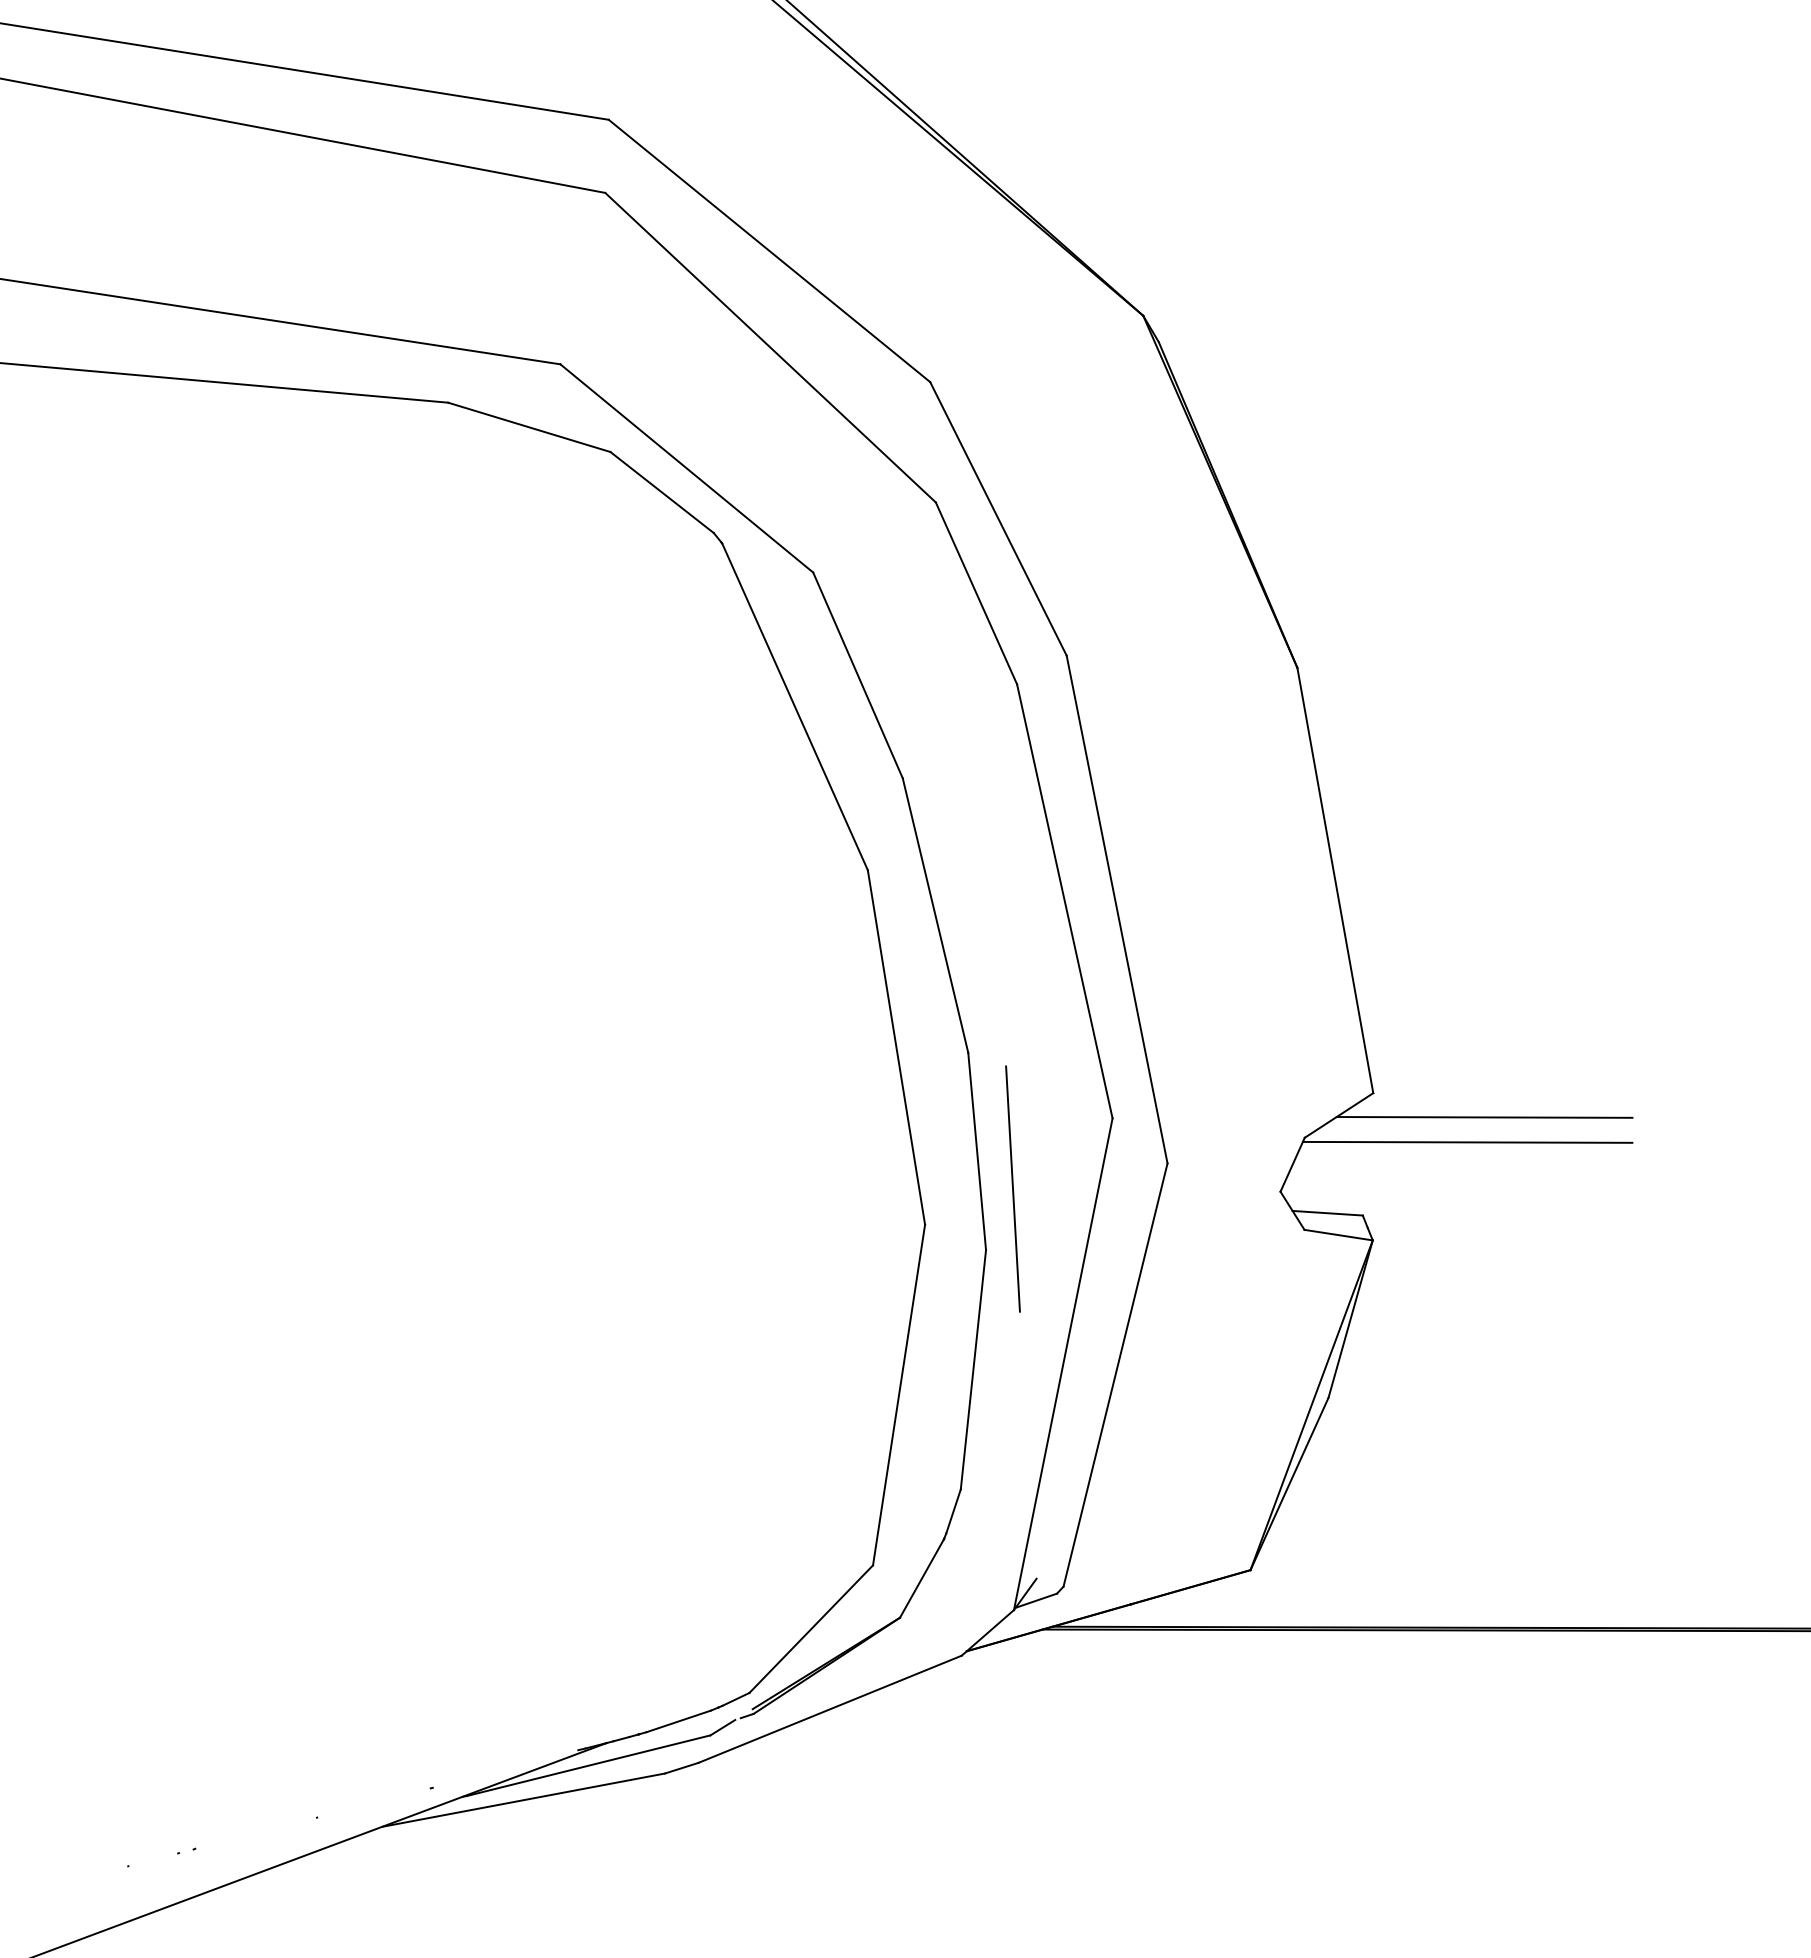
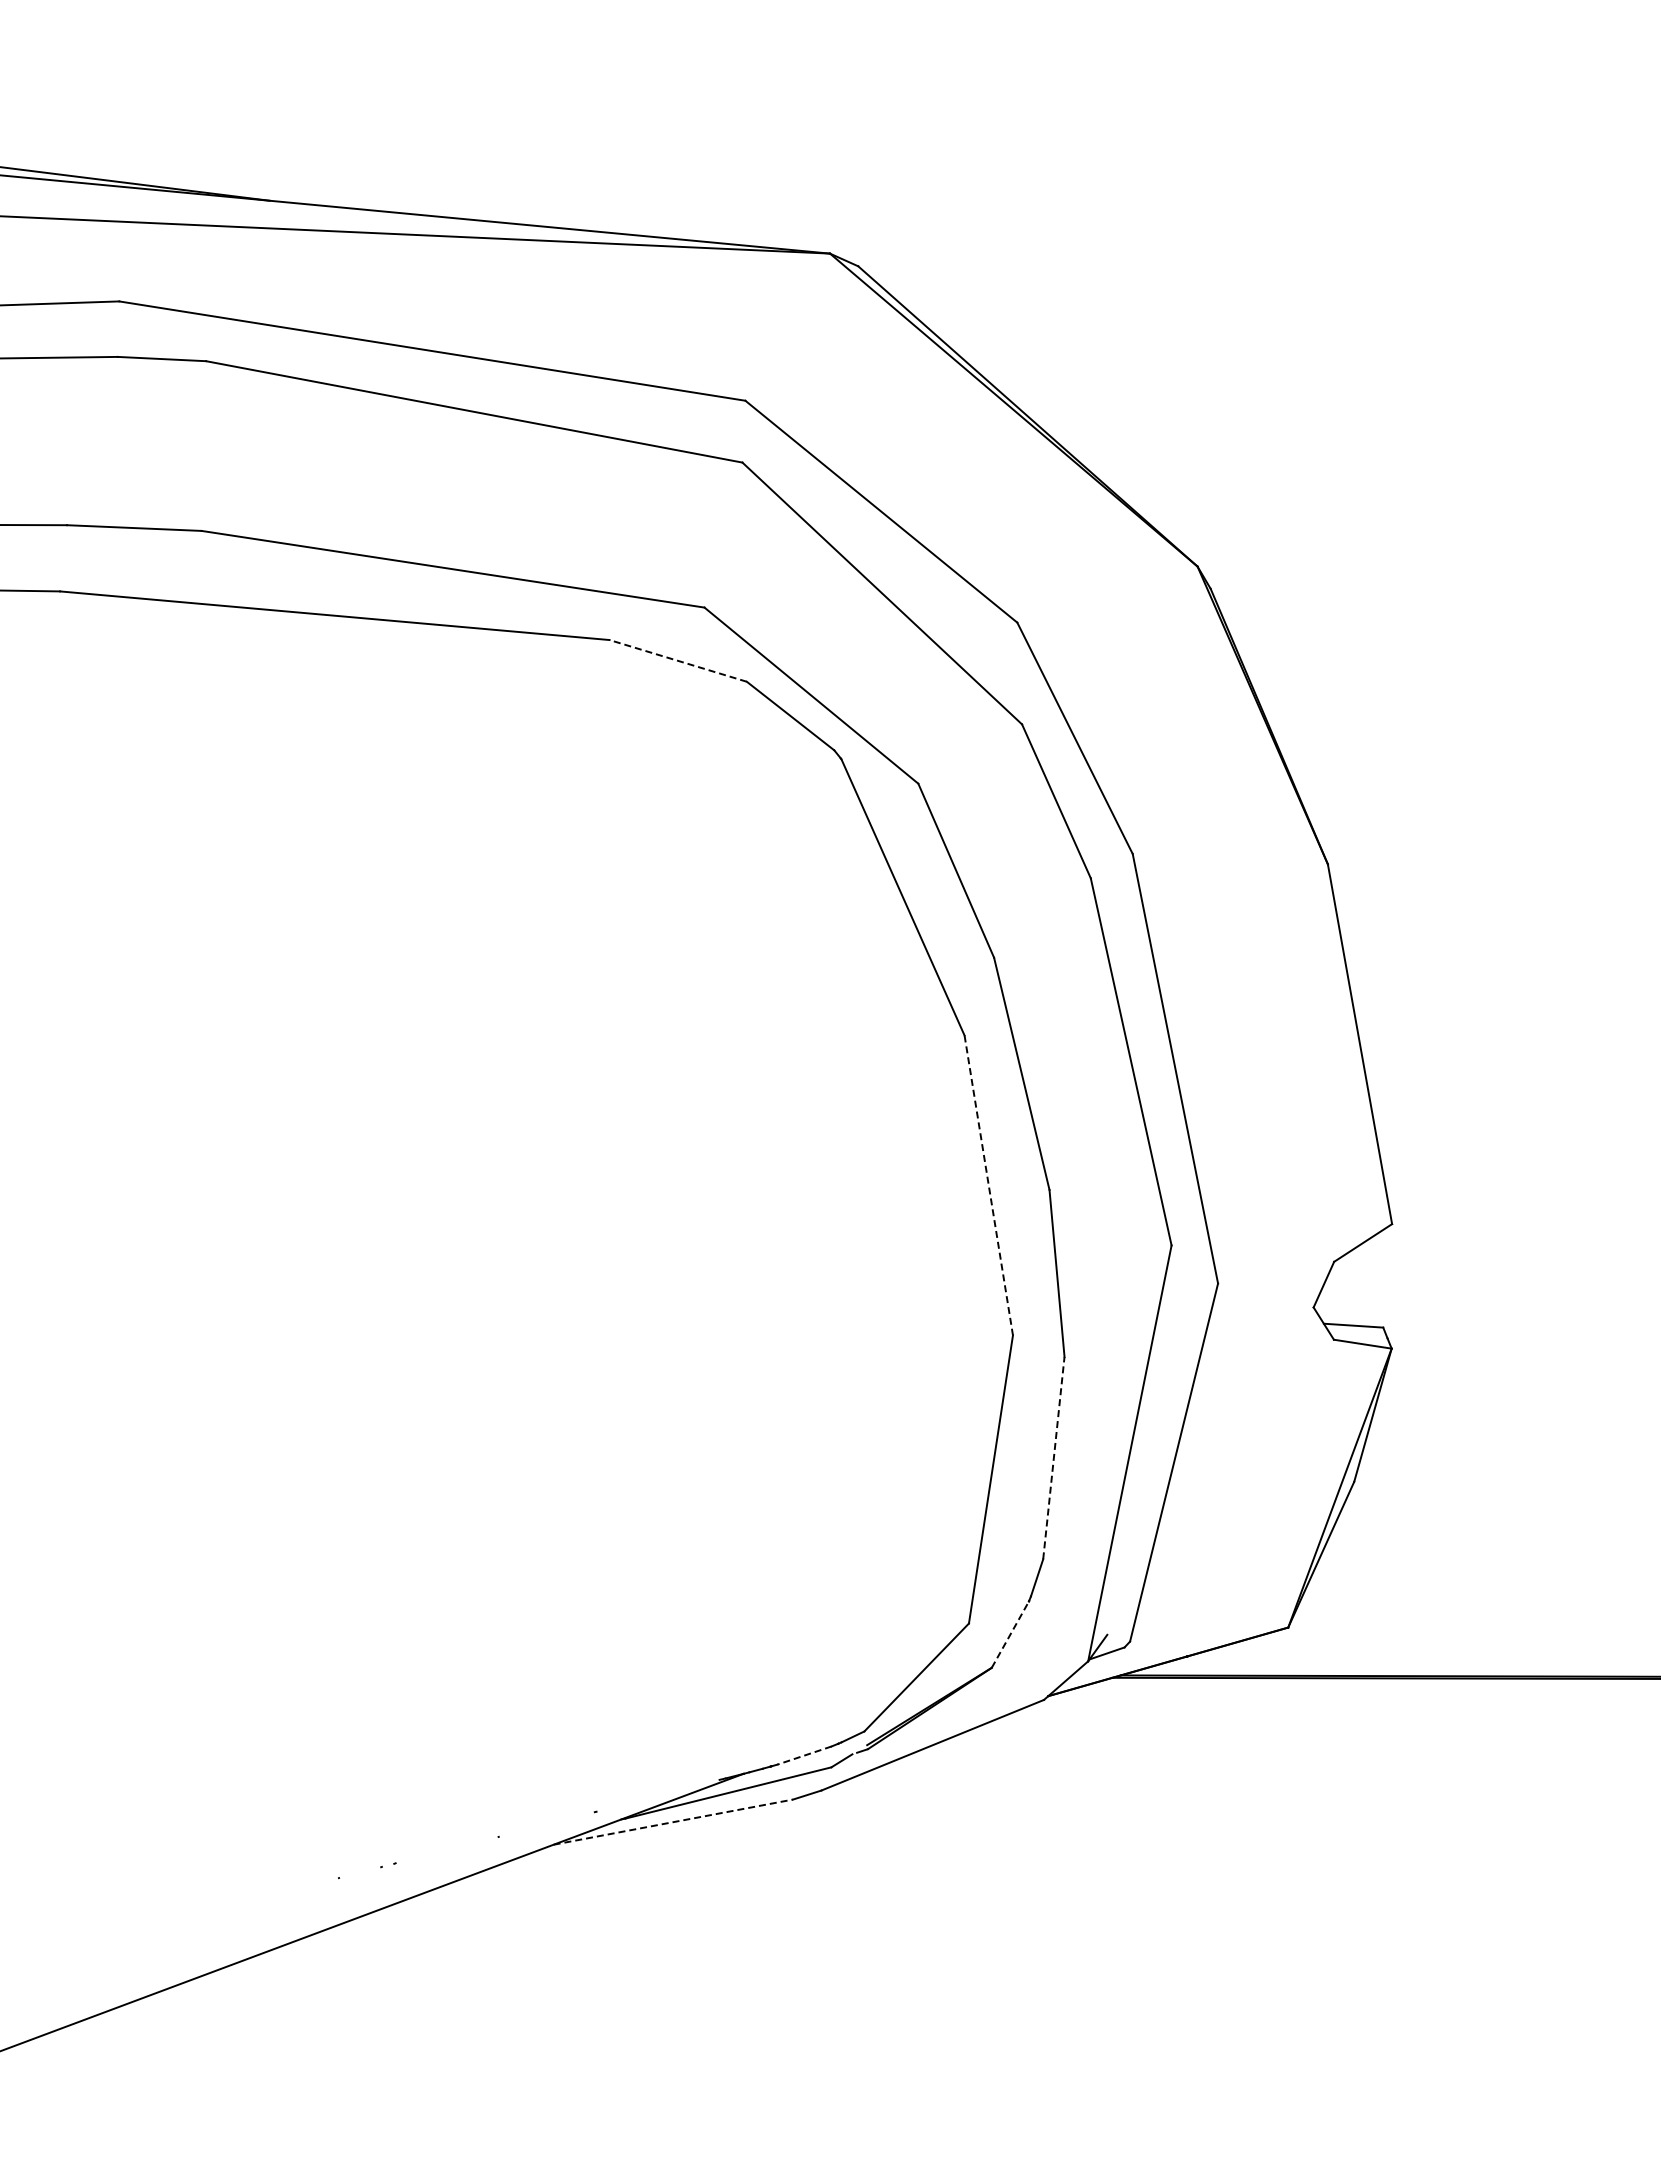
line: (529, 426) -> (678, 660), solid -> dashed
line: (896, 1047) -> (988, 1185), solid -> dashed
line: (1484, 1117) -> (1486, 1244), removed
line: (1467, 1142) -> (1471, 1265), removed
line: (1013, 1188) -> (1087, 1304), removed
line: (972, 1370) -> (1053, 1458), solid -> dashed
line: (922, 1578) -> (1010, 1634), solid -> dashed
line: (678, 1721) -> (804, 1755), solid -> dashed
line: (523, 1800) -> (673, 1822), solid -> dashed

